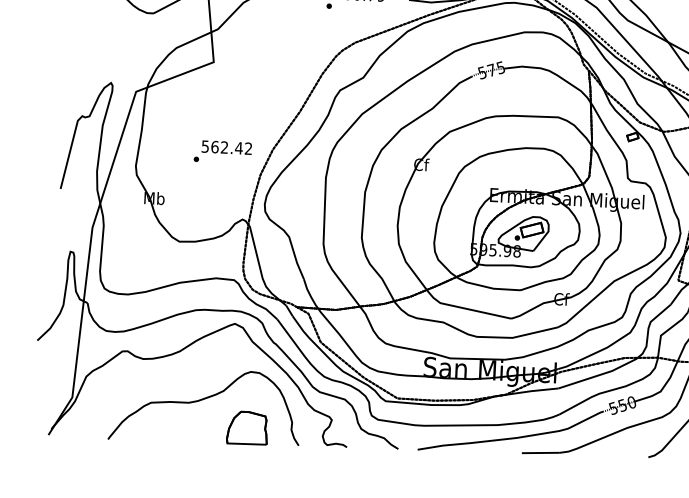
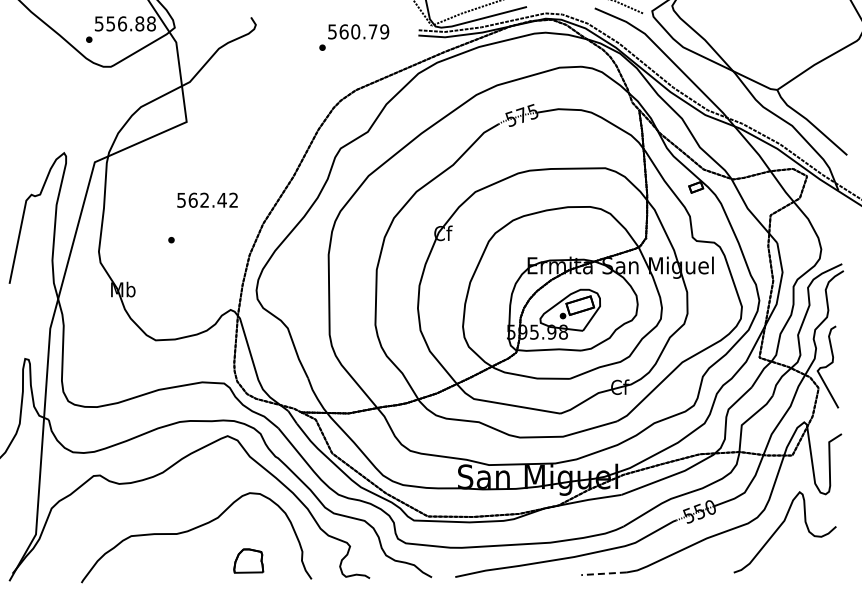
text: (226, 147) -> (207, 199), moved
part: (247, 427) -> (248, 560), size x0.6
line: (540, 452) -> (603, 573), solid -> dashed

